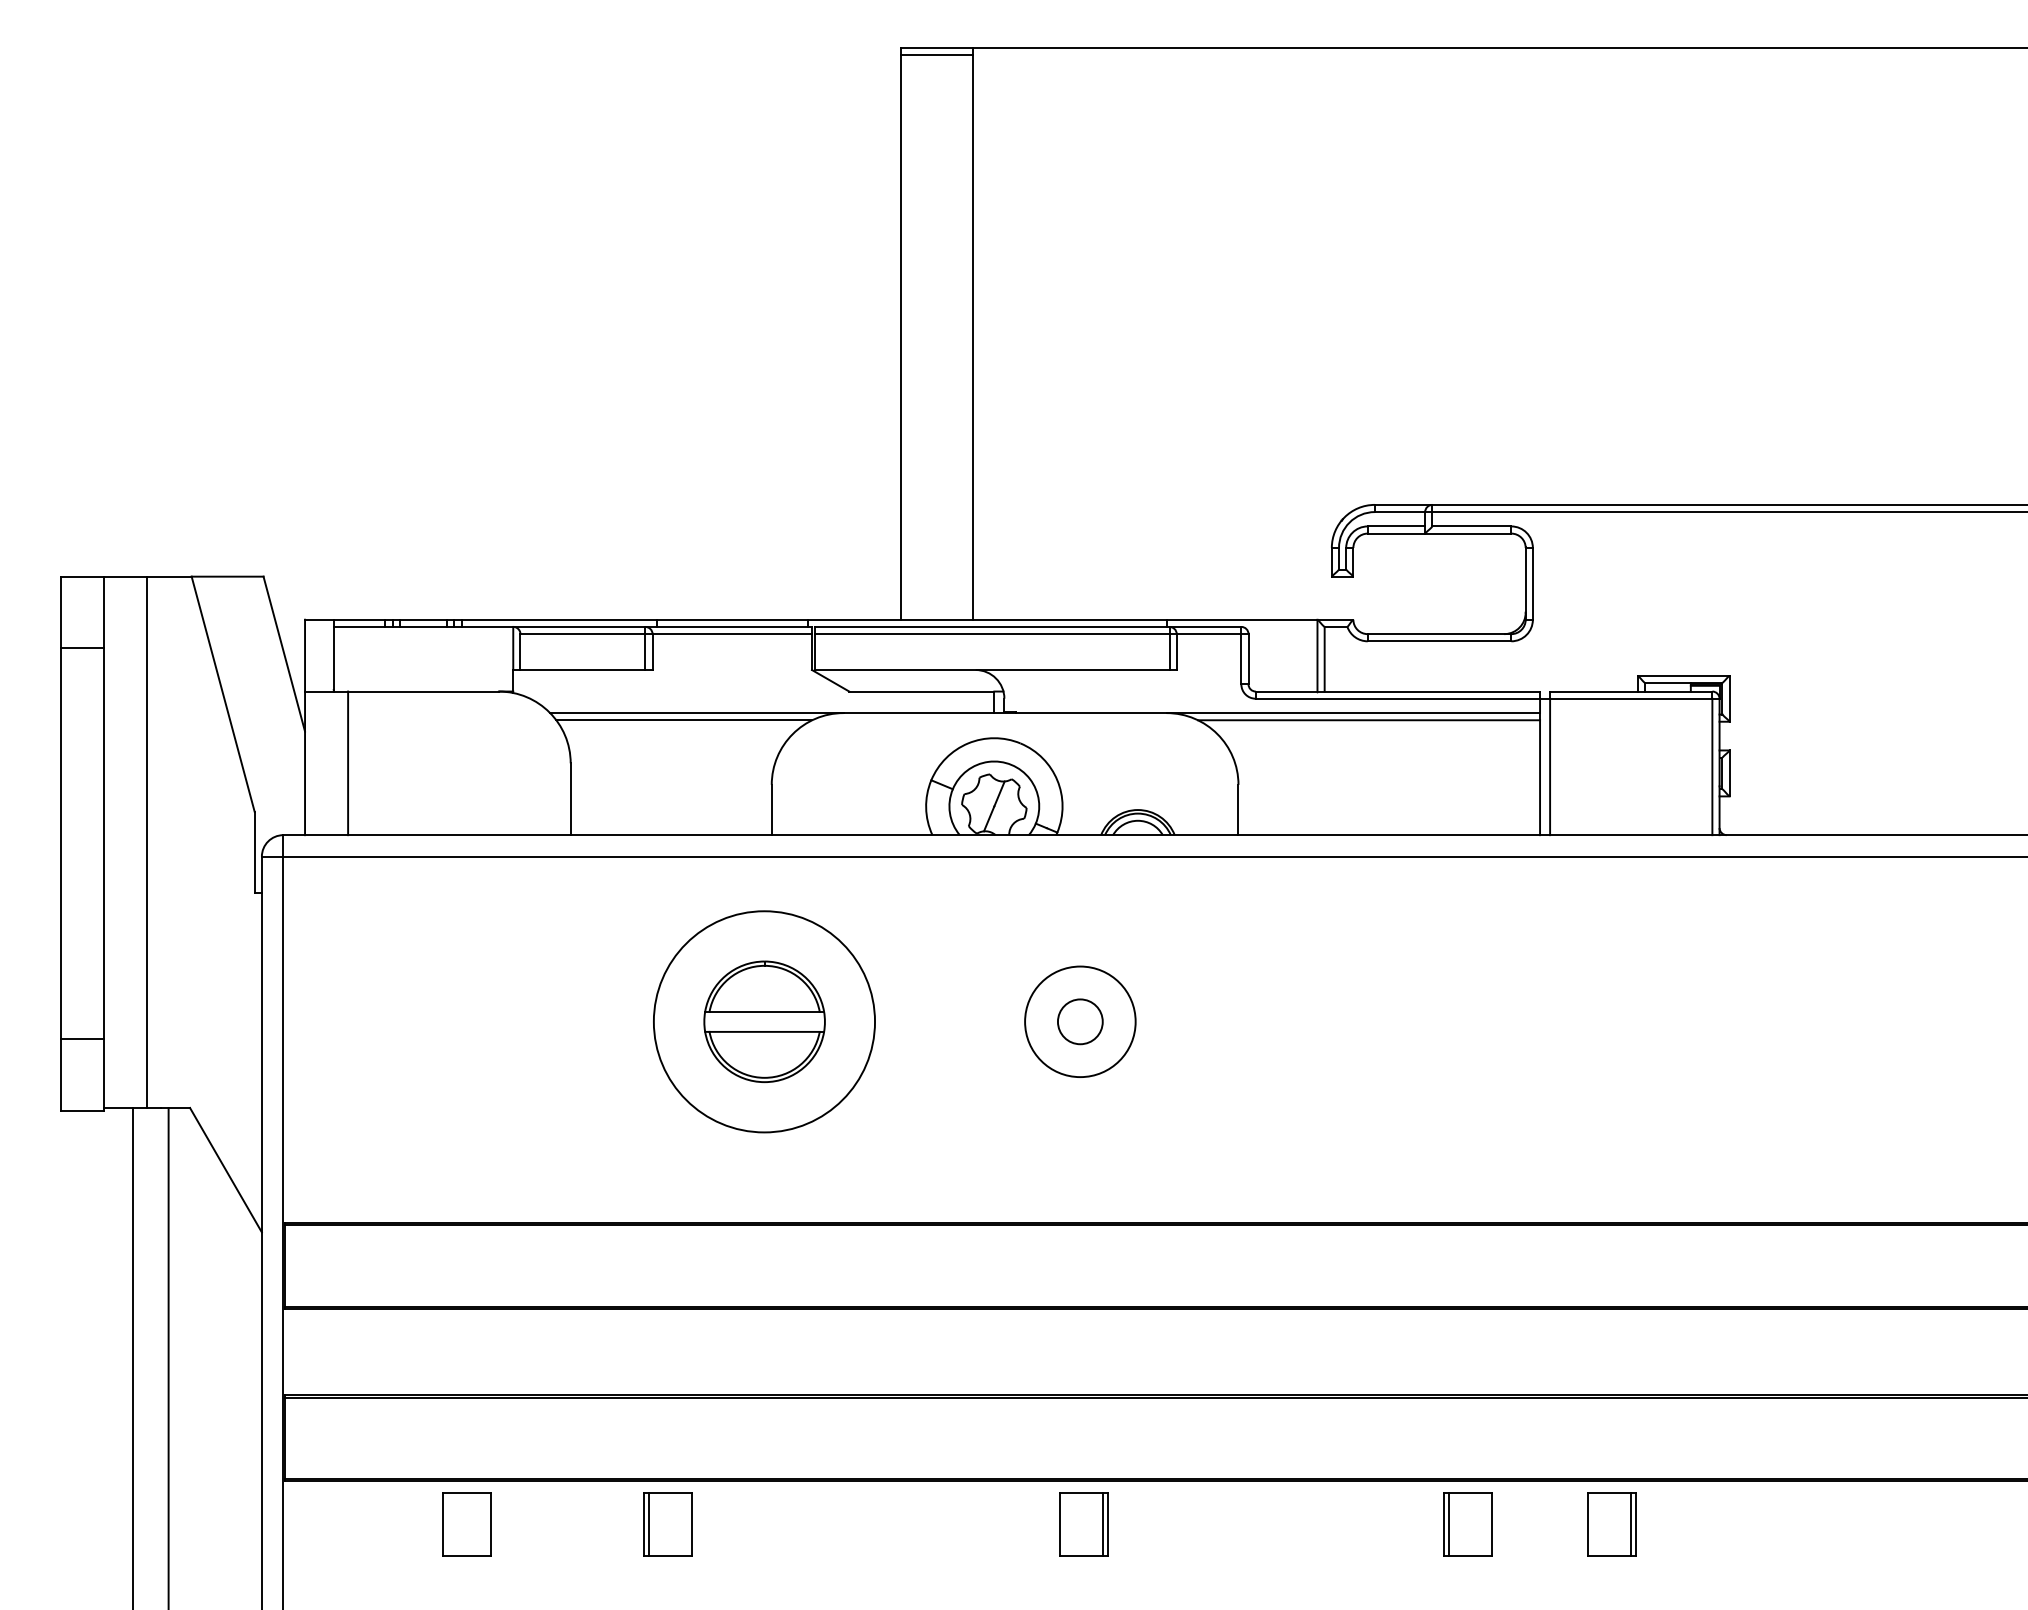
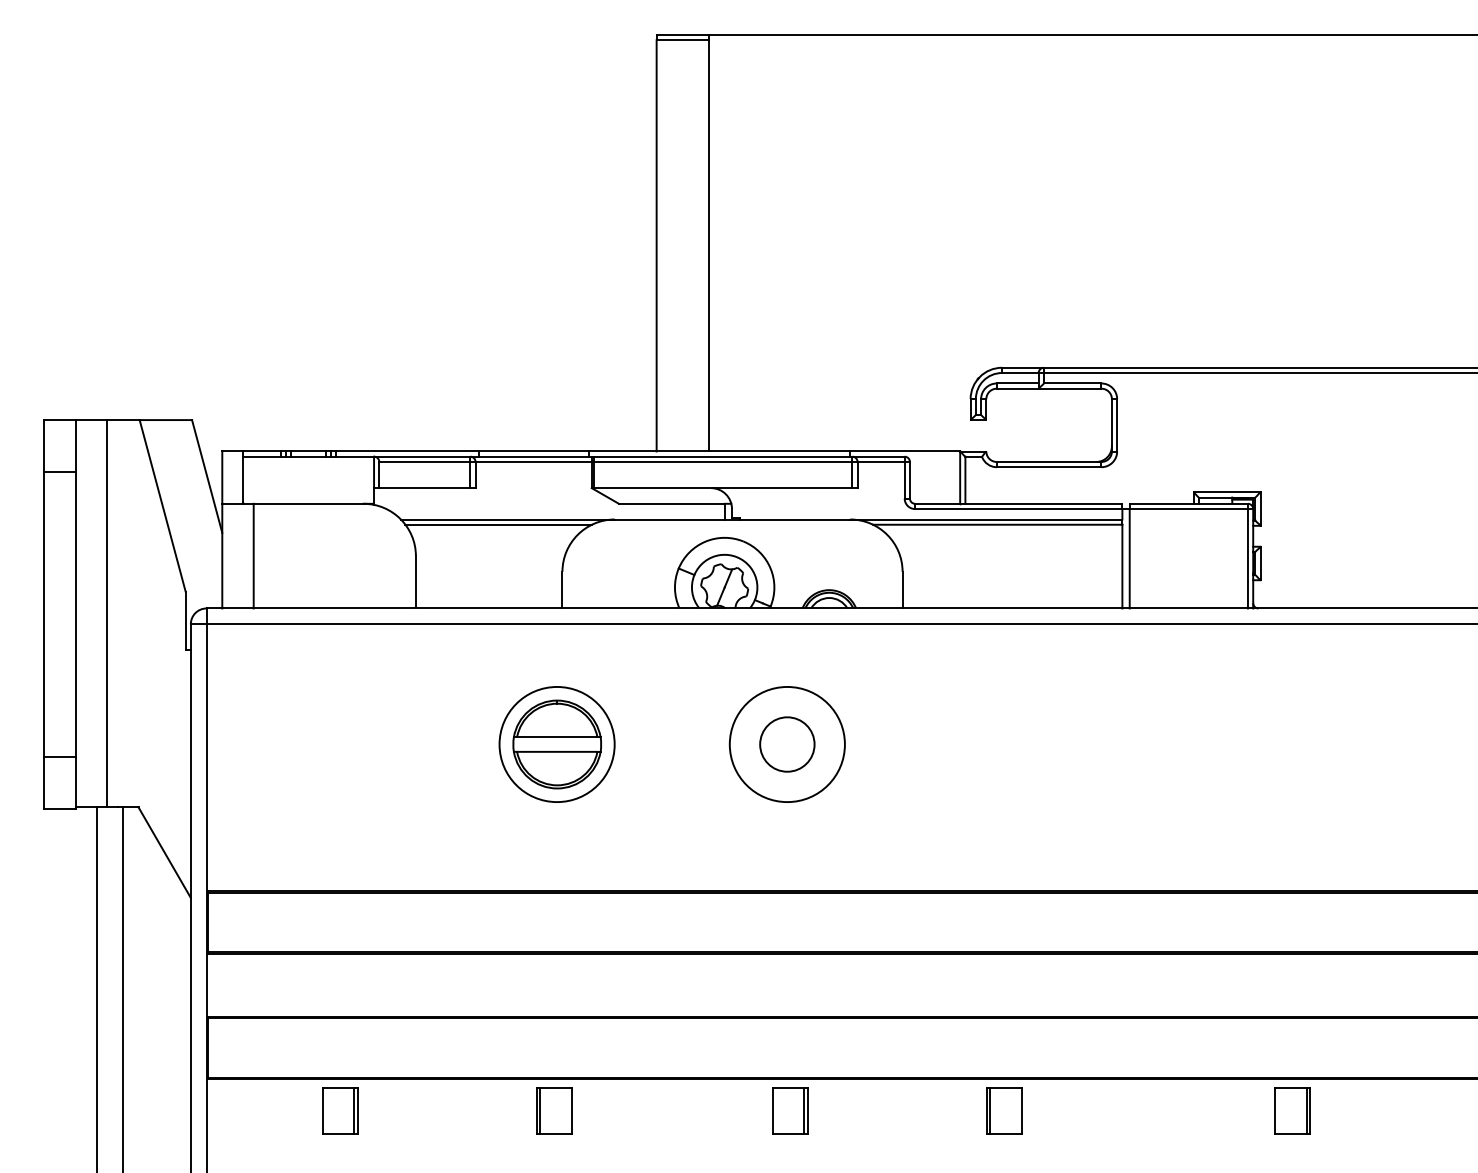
circle: (764, 1021) -> (557, 744), size x0.71
circle: (1080, 1021) -> (787, 744), size x1.43
circle: (1080, 1021) -> (787, 744), size x1.67
line: (485, 1524) -> (353, 1110), added
part: (667, 1524) -> (554, 1110), moved
part: (1467, 1524) -> (1003, 1110), moved
part: (1611, 1524) -> (1292, 1110), moved

